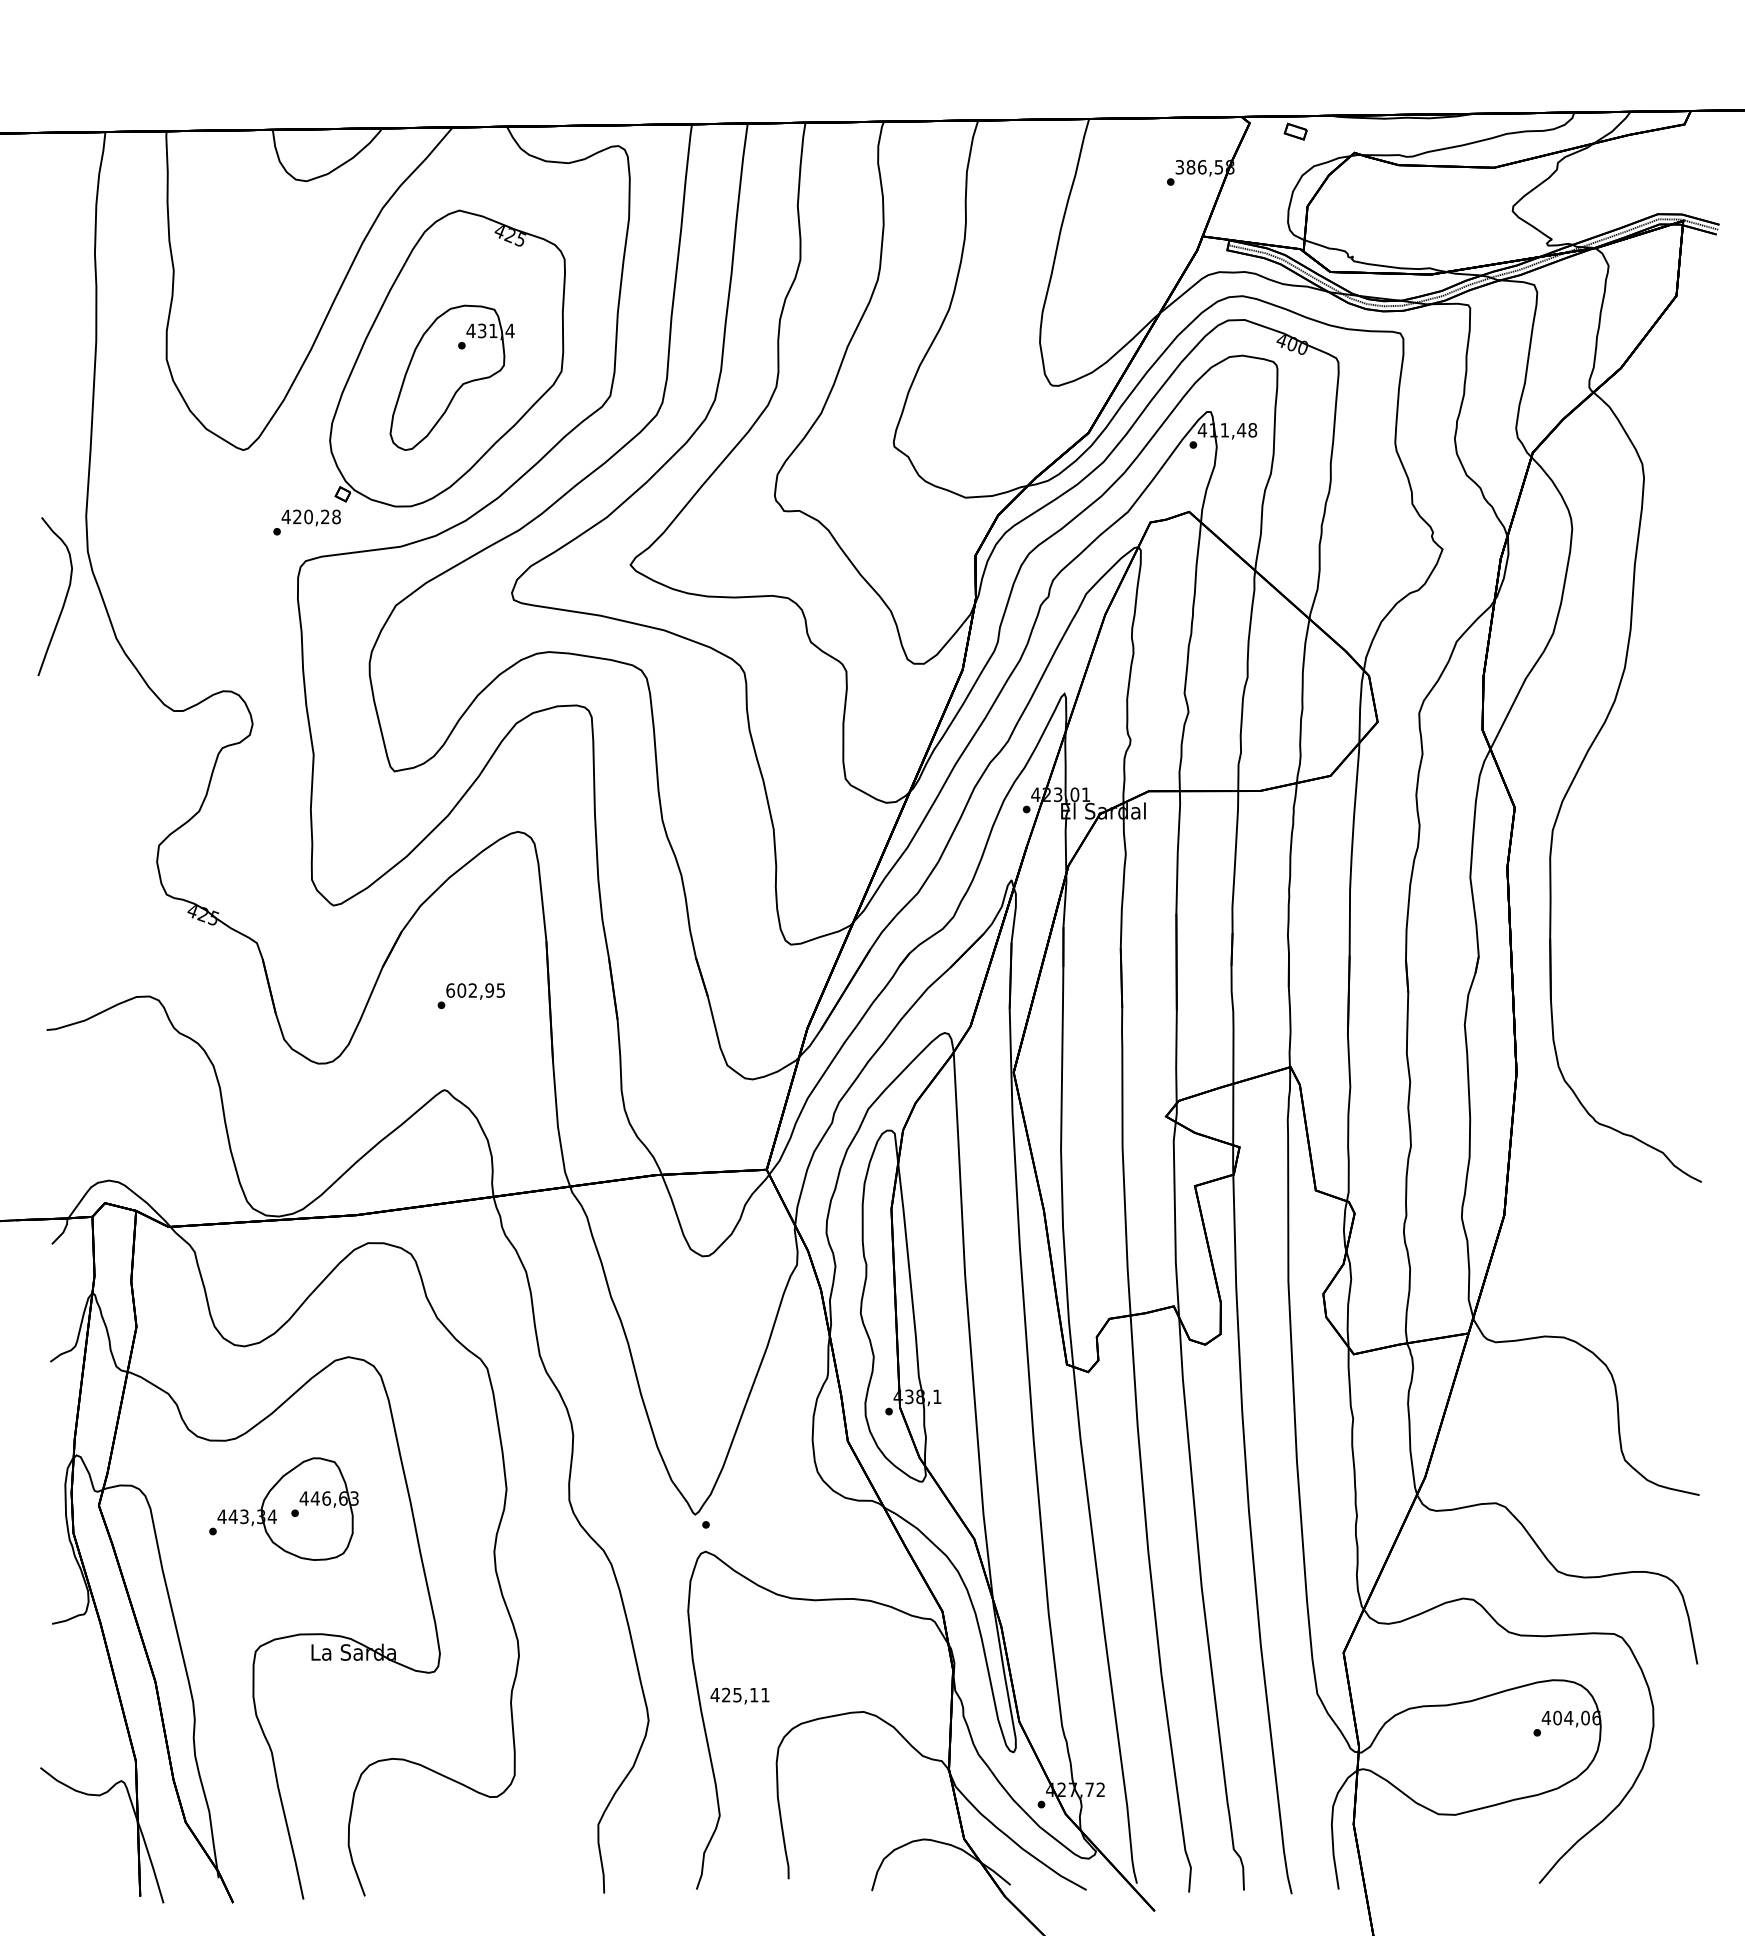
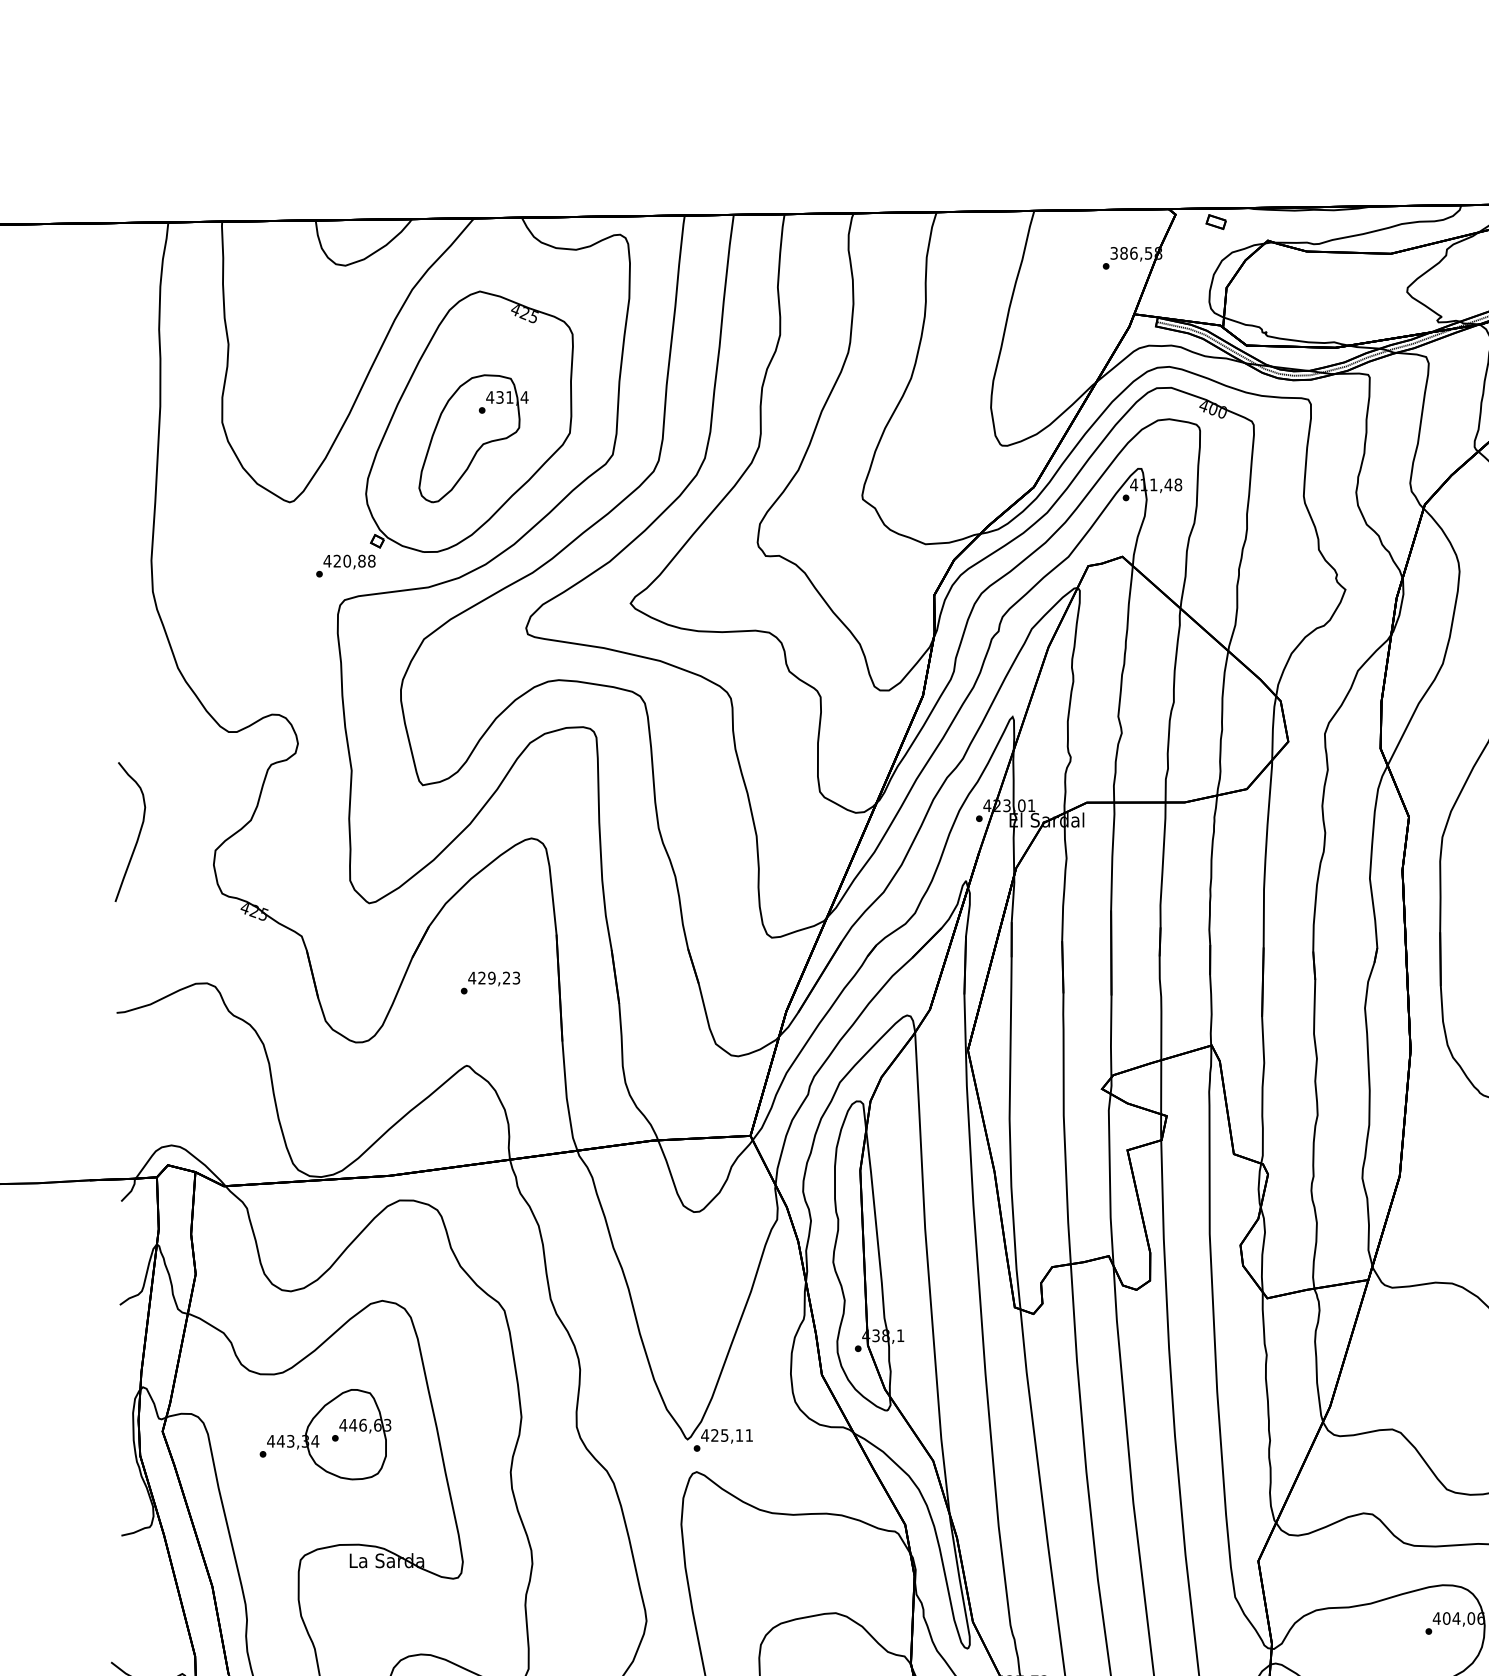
text: (325, 516) -> (362, 560), 420,28 -> 420,88
part: (64, 598) -> (138, 833), moved
text: (475, 990) -> (494, 978), 602,95 -> 429,23
text: (739, 1695) -> (726, 1435), moved

